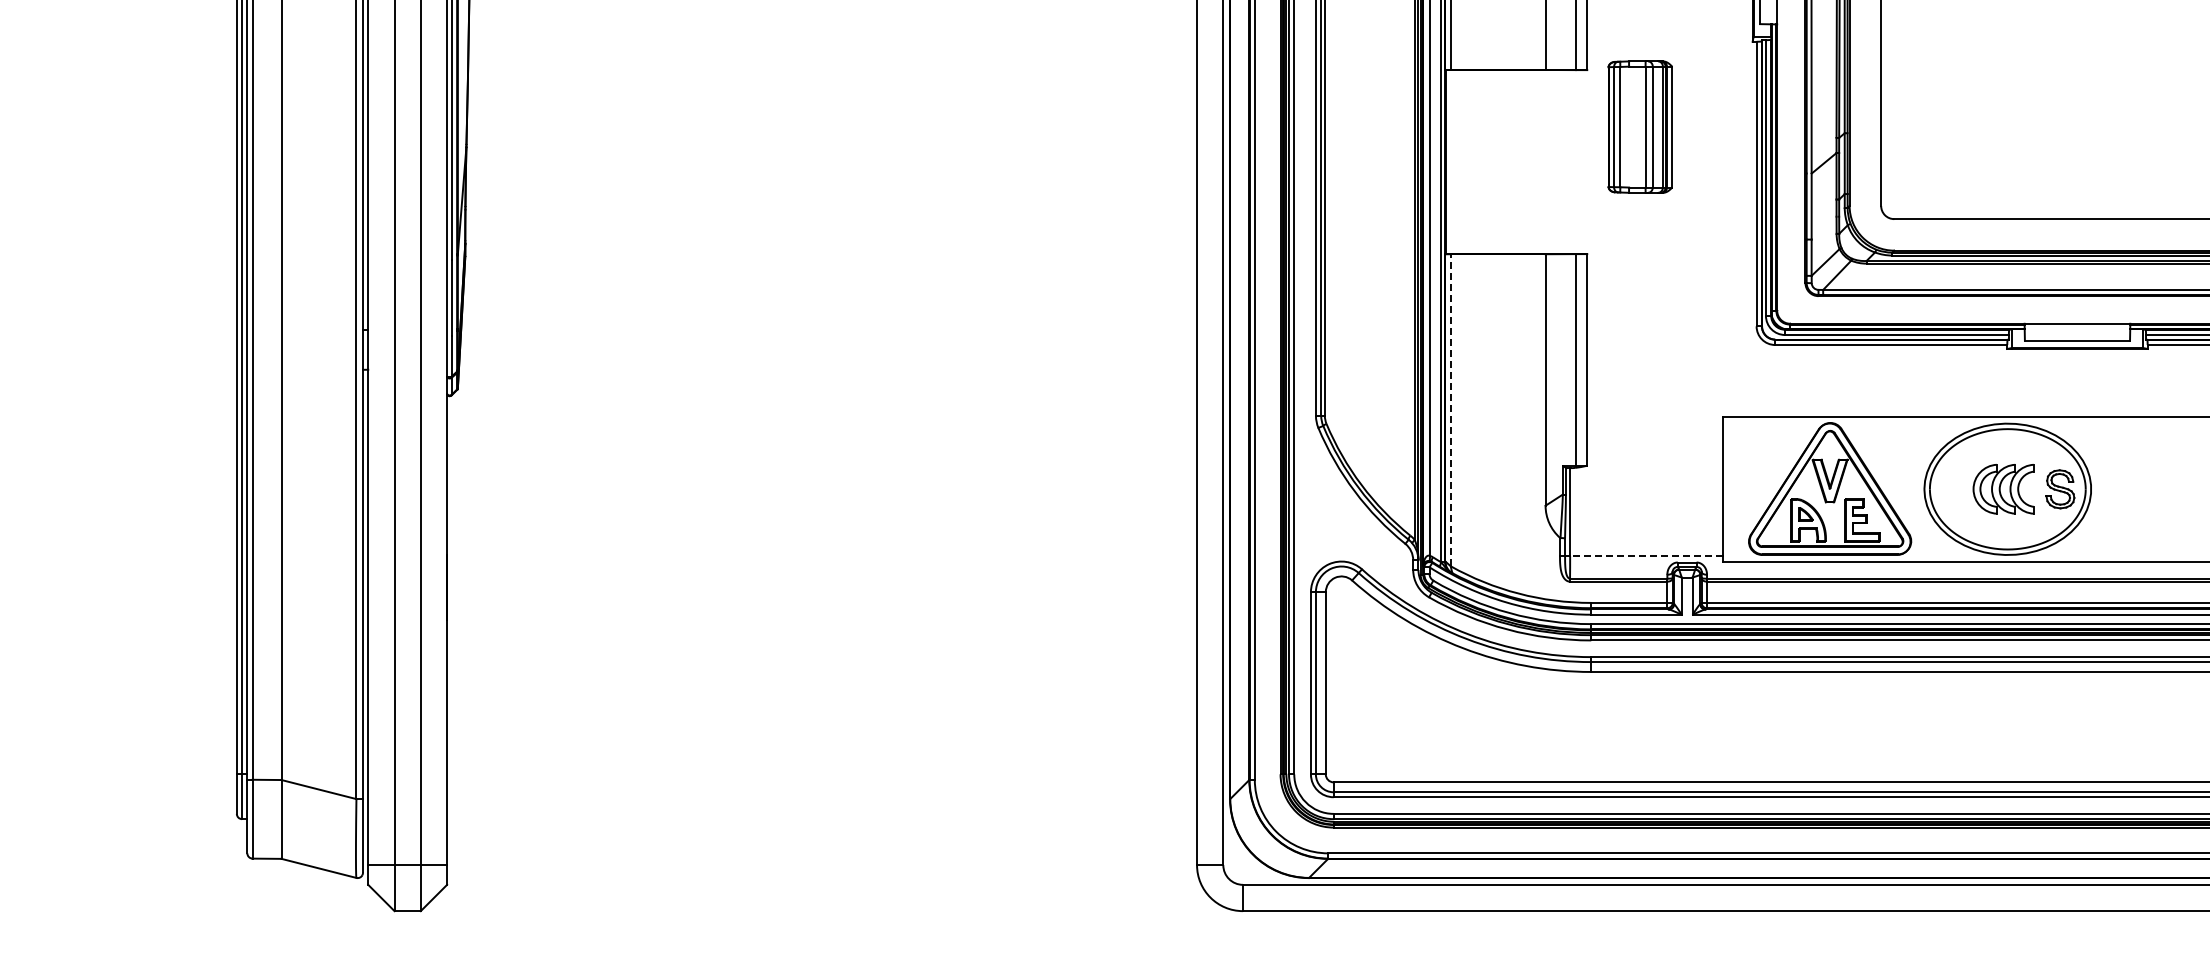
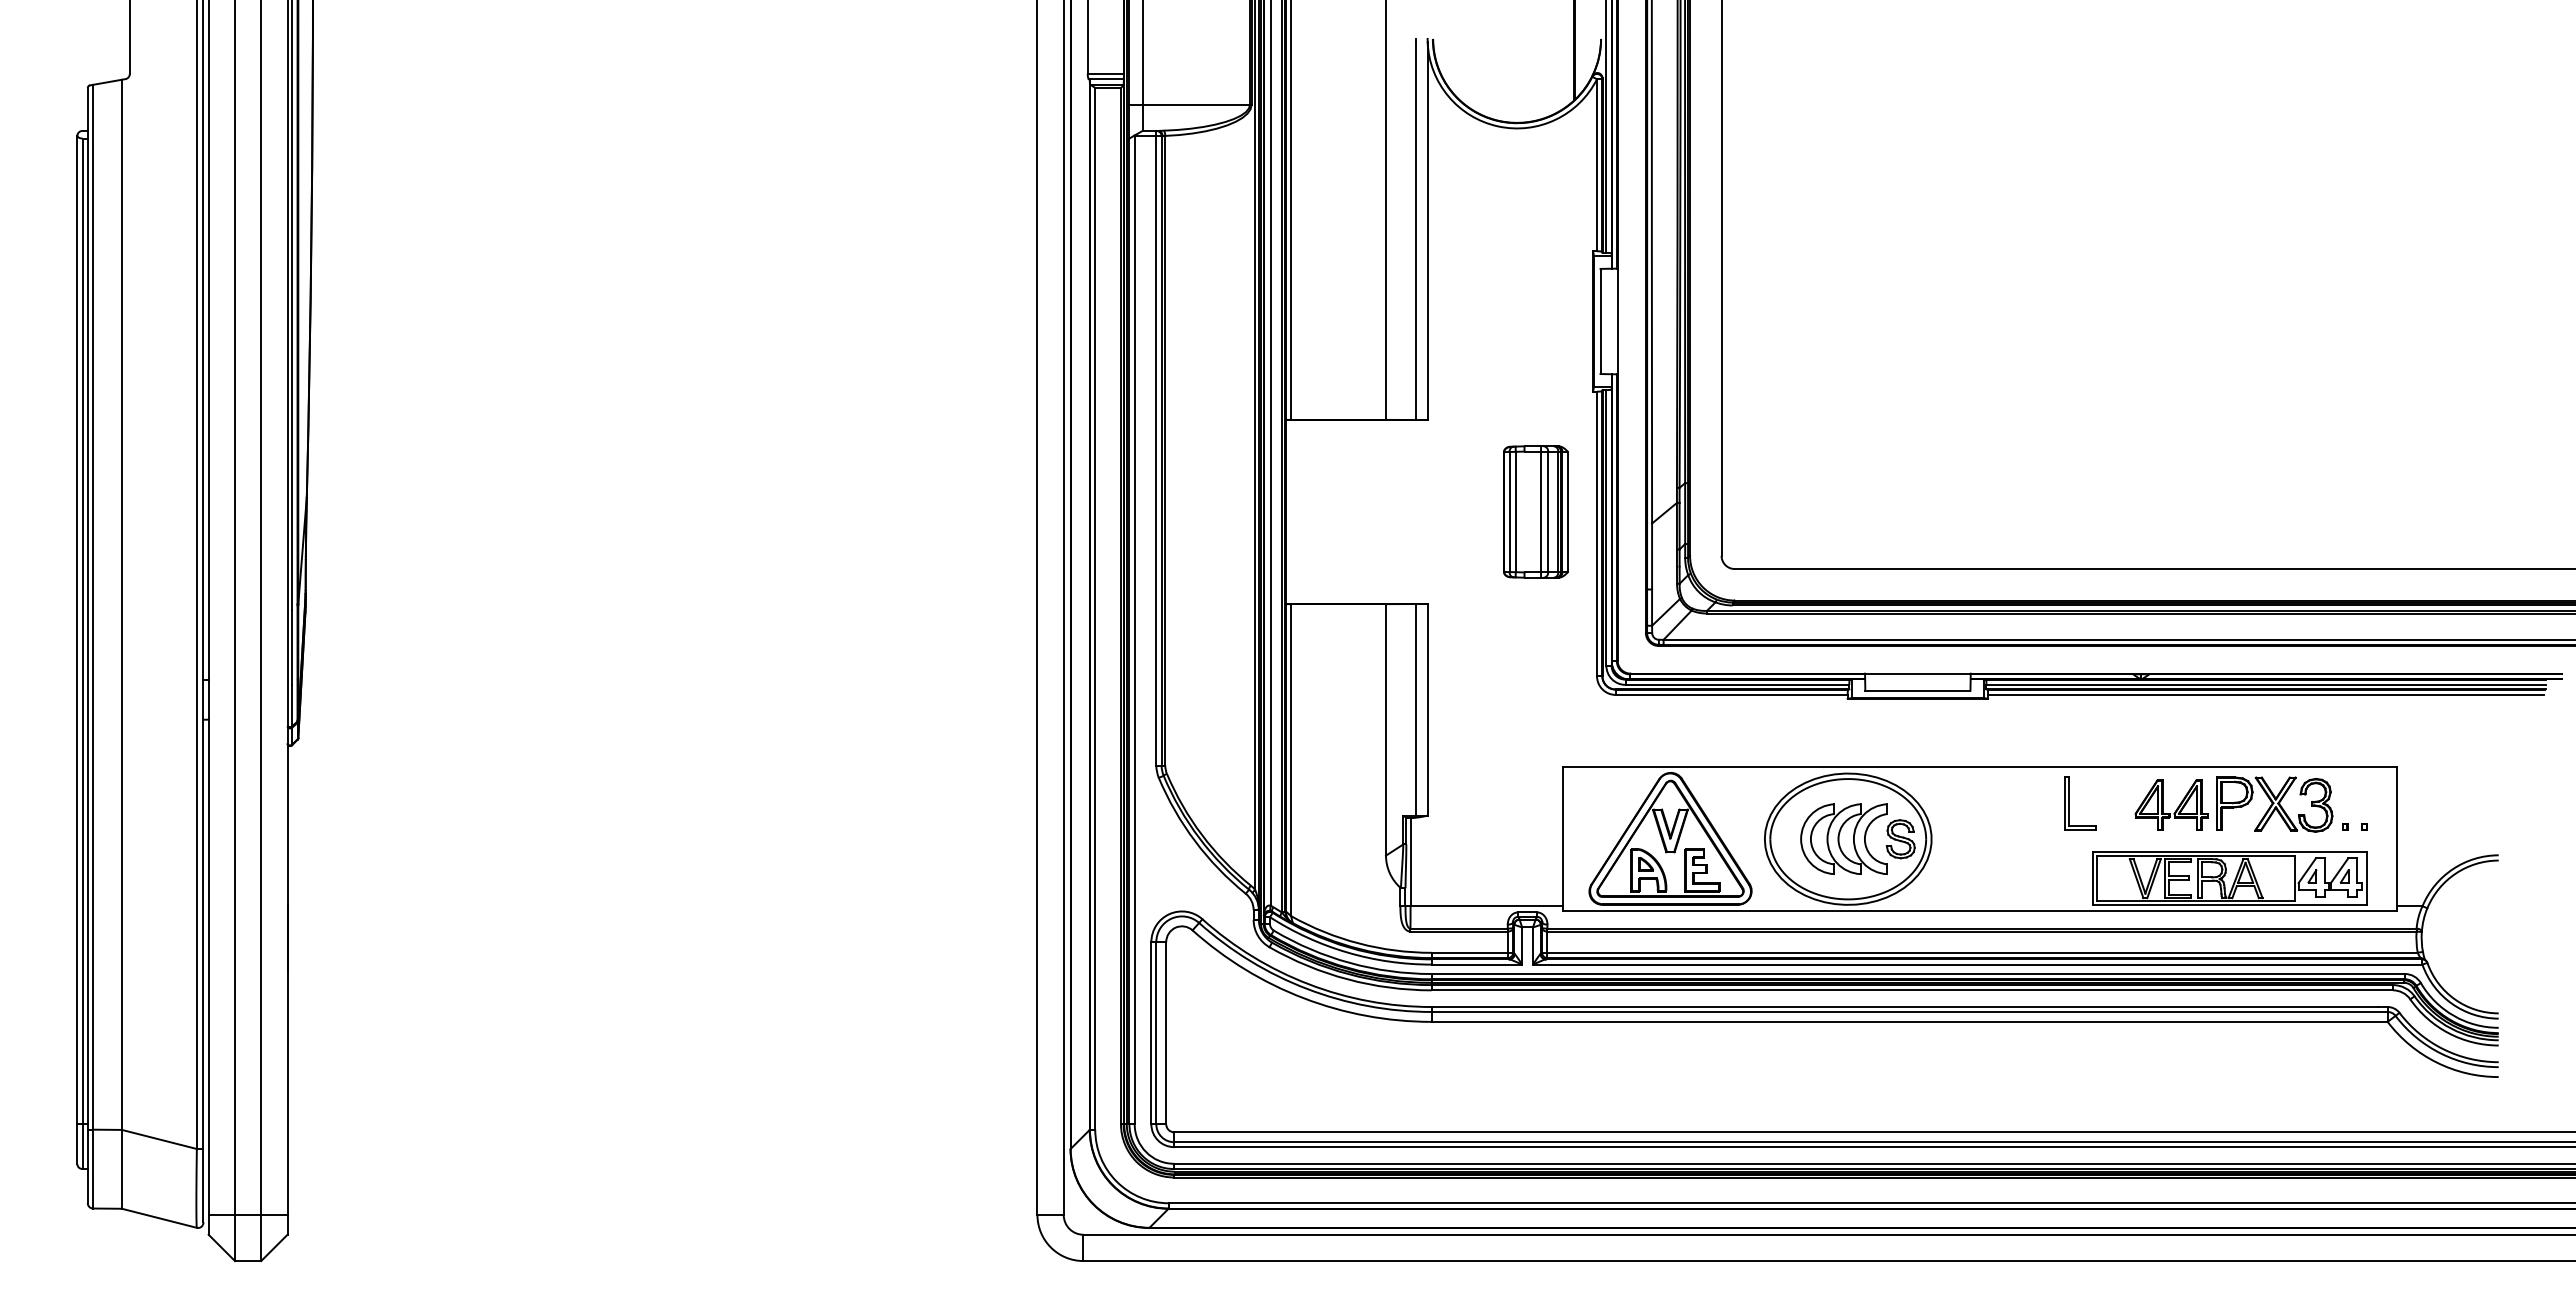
part: (1640, 126) -> (1535, 511), moved
line: (1451, 409) -> (1291, 759), dashed -> solid
part: (2003, 488) -> (1843, 838), size x1.43
line: (1646, 556) -> (1486, 906), dashed -> solid

